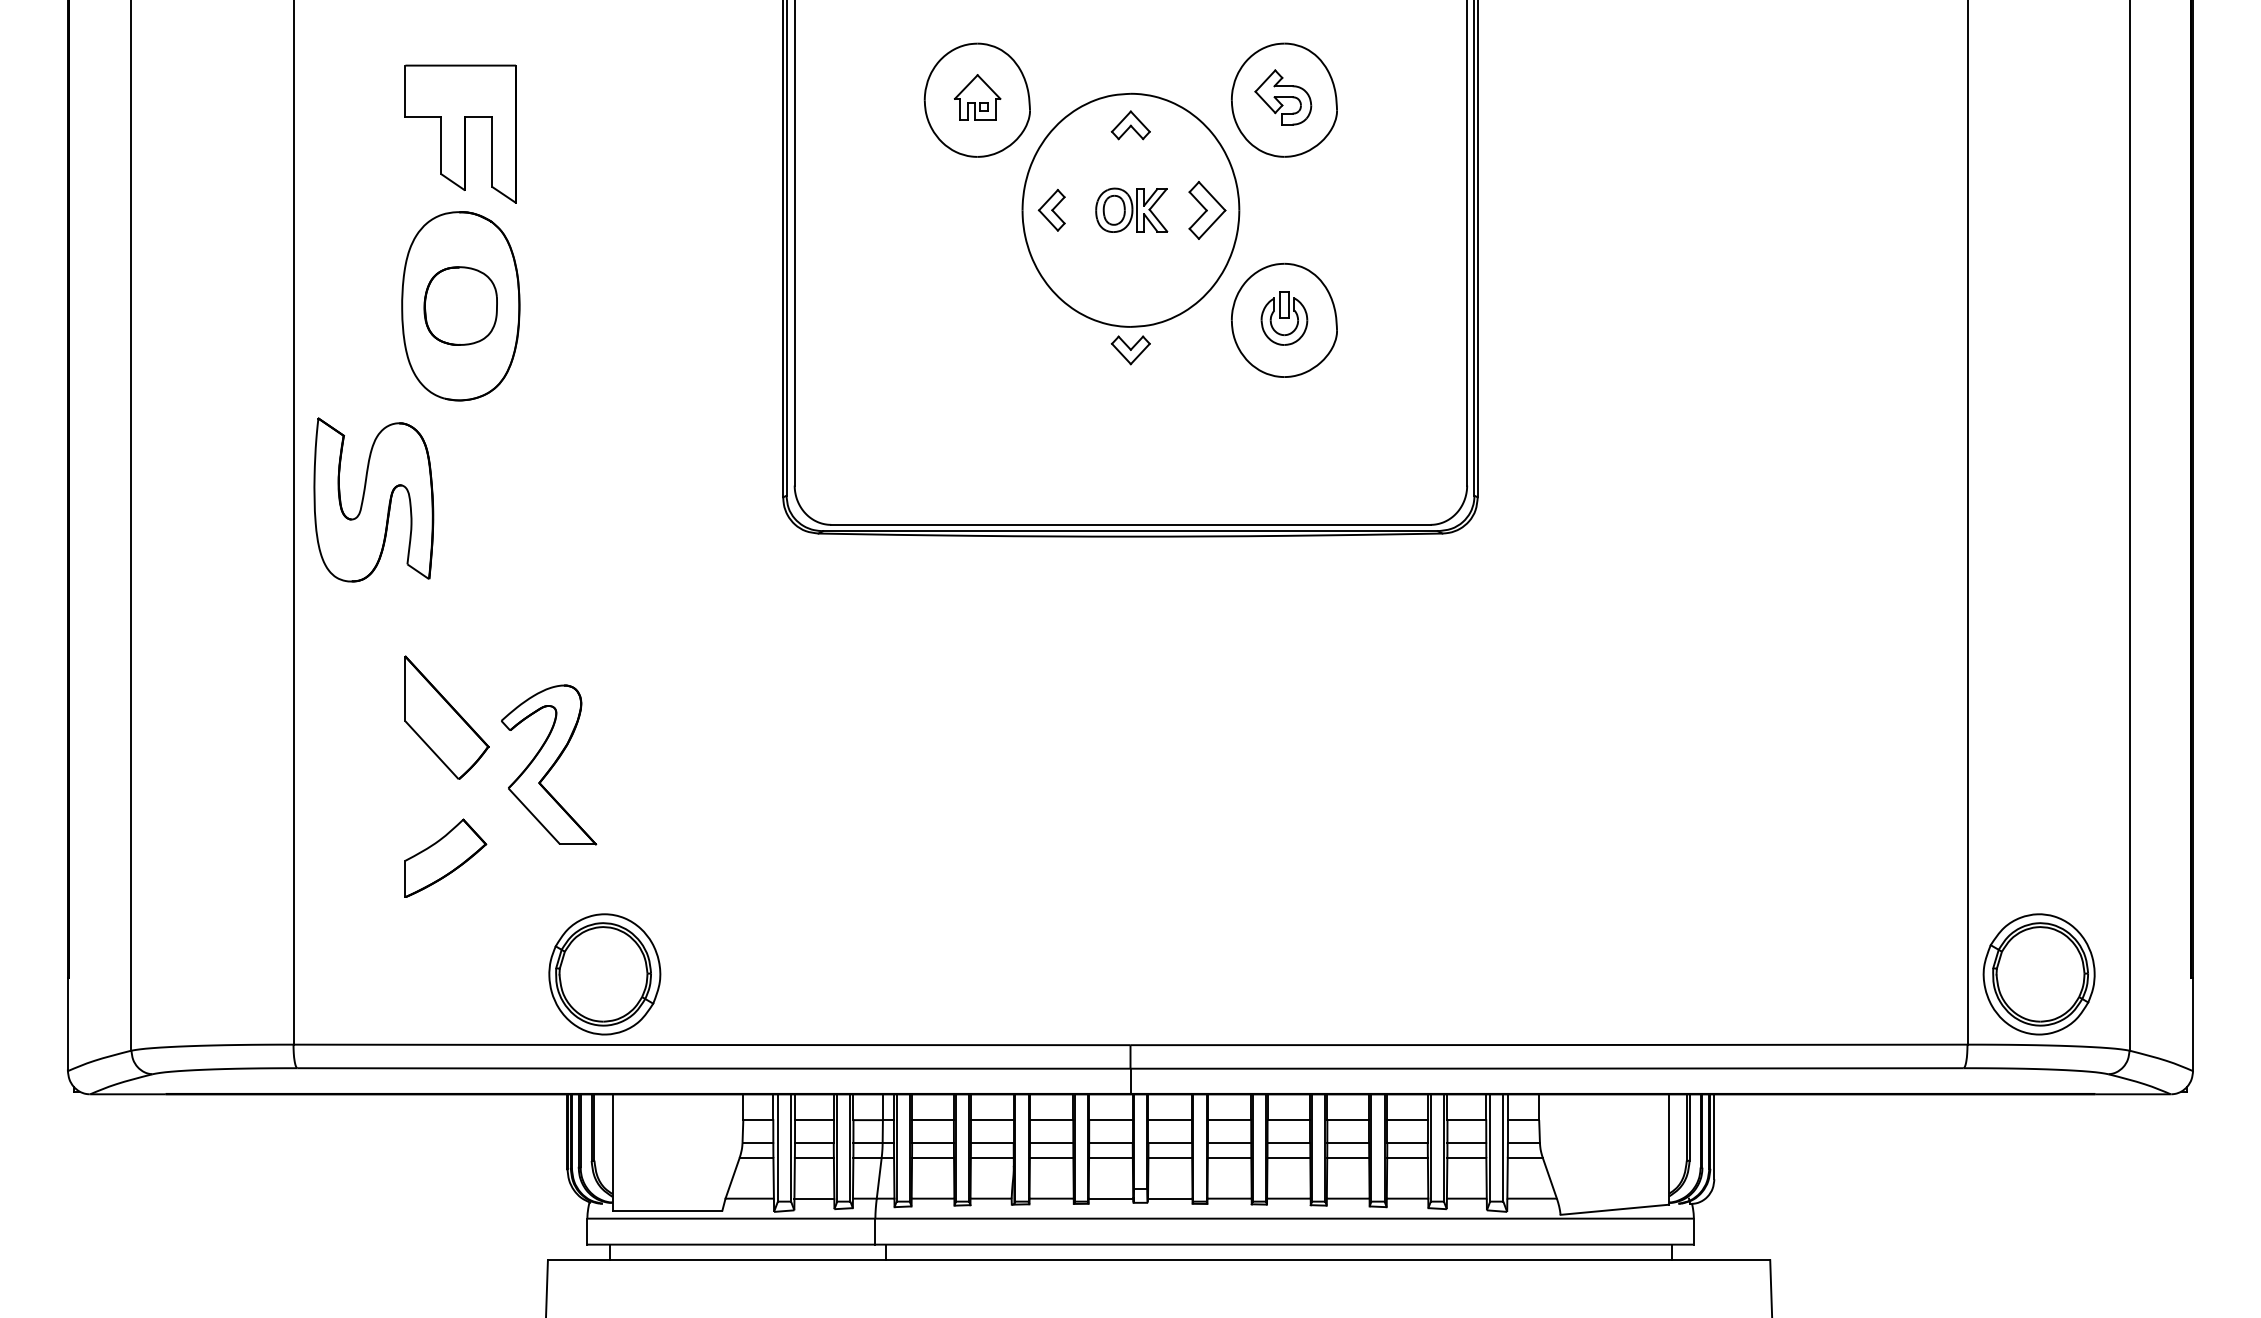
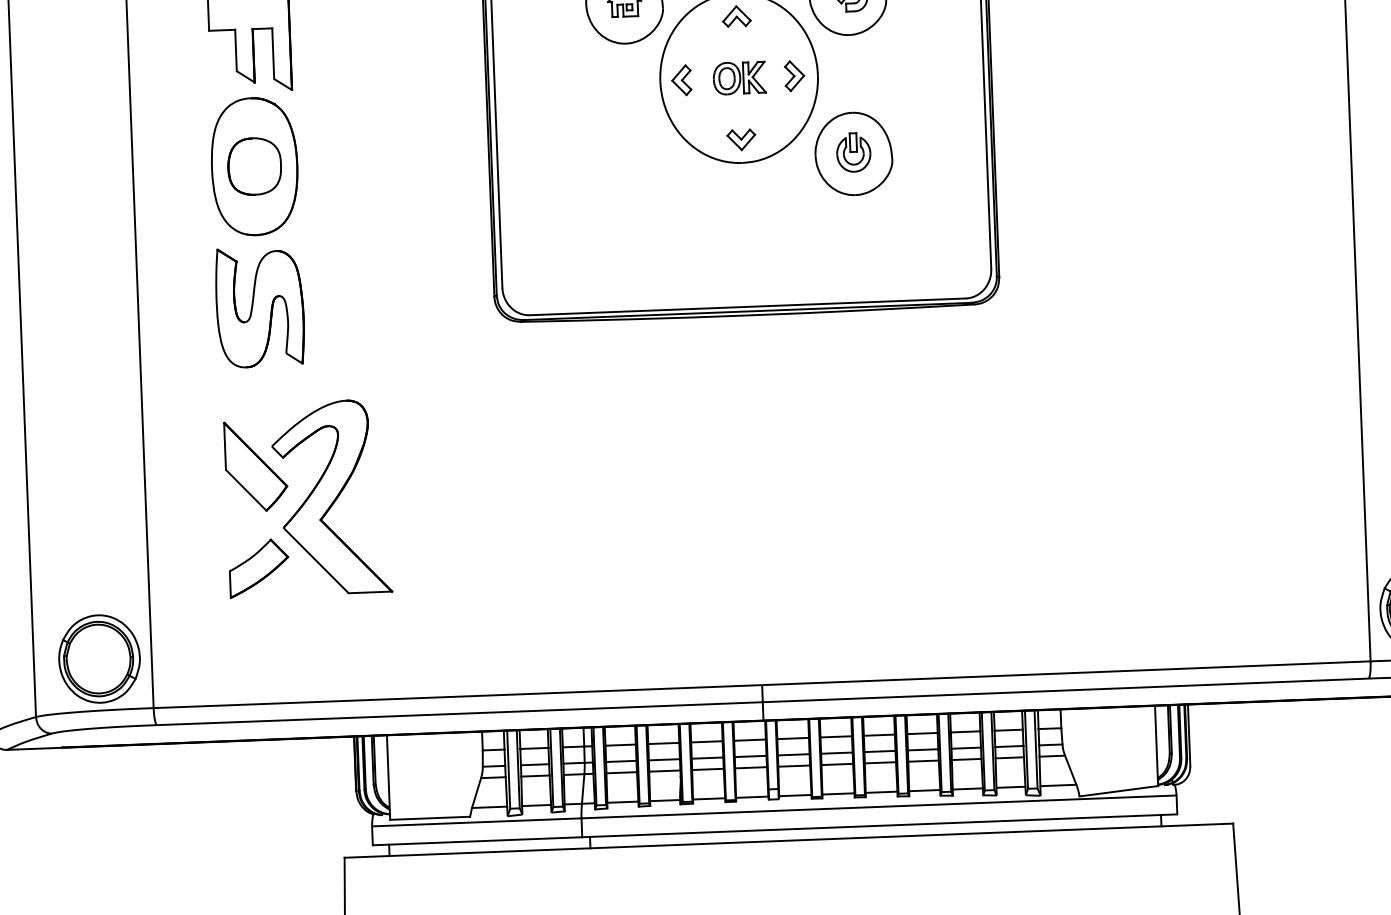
part: (1207, 209) -> (794, 75), size x0.71
part: (1130, 350) -> (741, 140), moved
part: (373, 499) -> (259, 307), moved
part: (548, 764) -> (331, 497), size x1.67
part: (604, 974) -> (99, 659), moved

